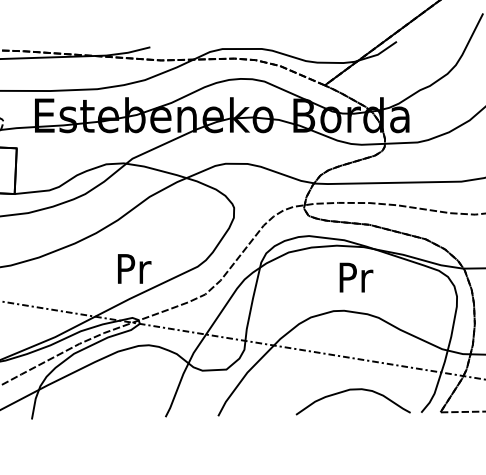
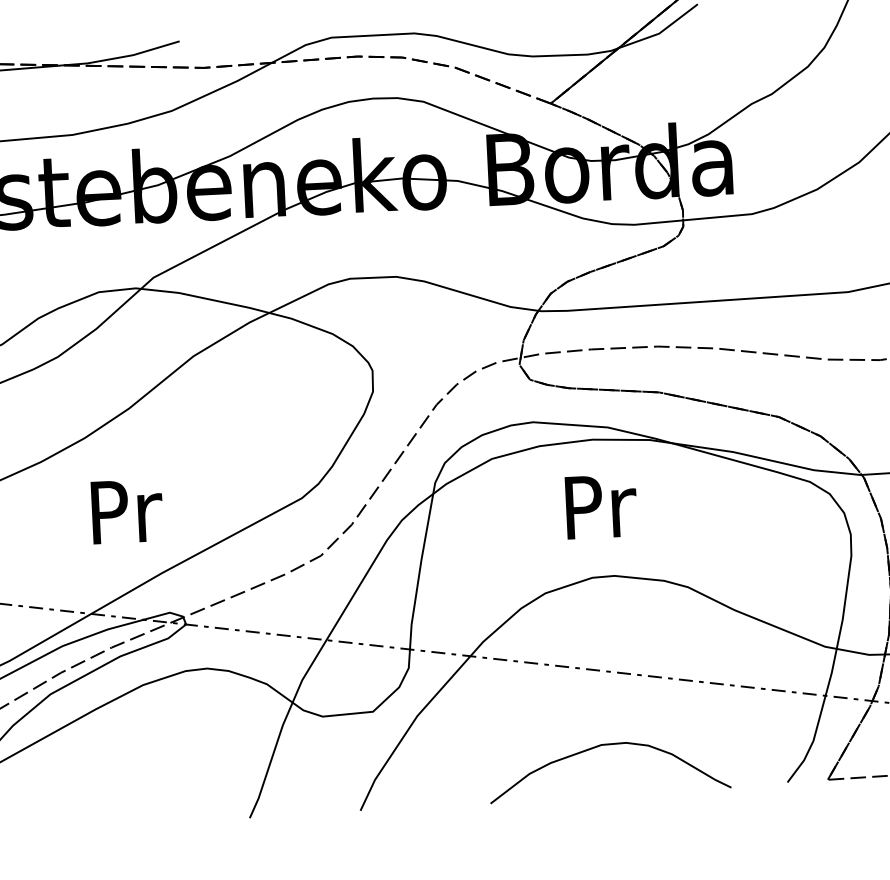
text: (134, 268) -> (126, 510), moved
text: (356, 277) -> (601, 506), moved
curve: (352, 390) -> (606, 746), moved

